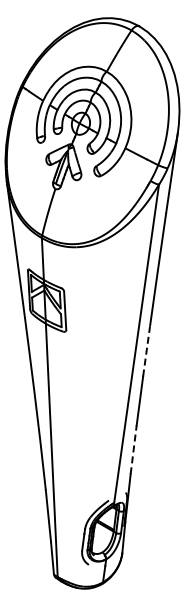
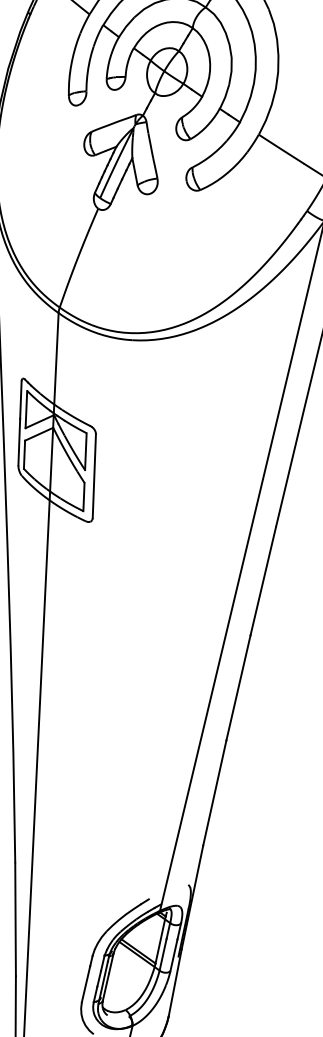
line: (146, 350) -> (263, 579), dashed -> solid
line: (133, 449) -> (214, 792), dashed -> solid

